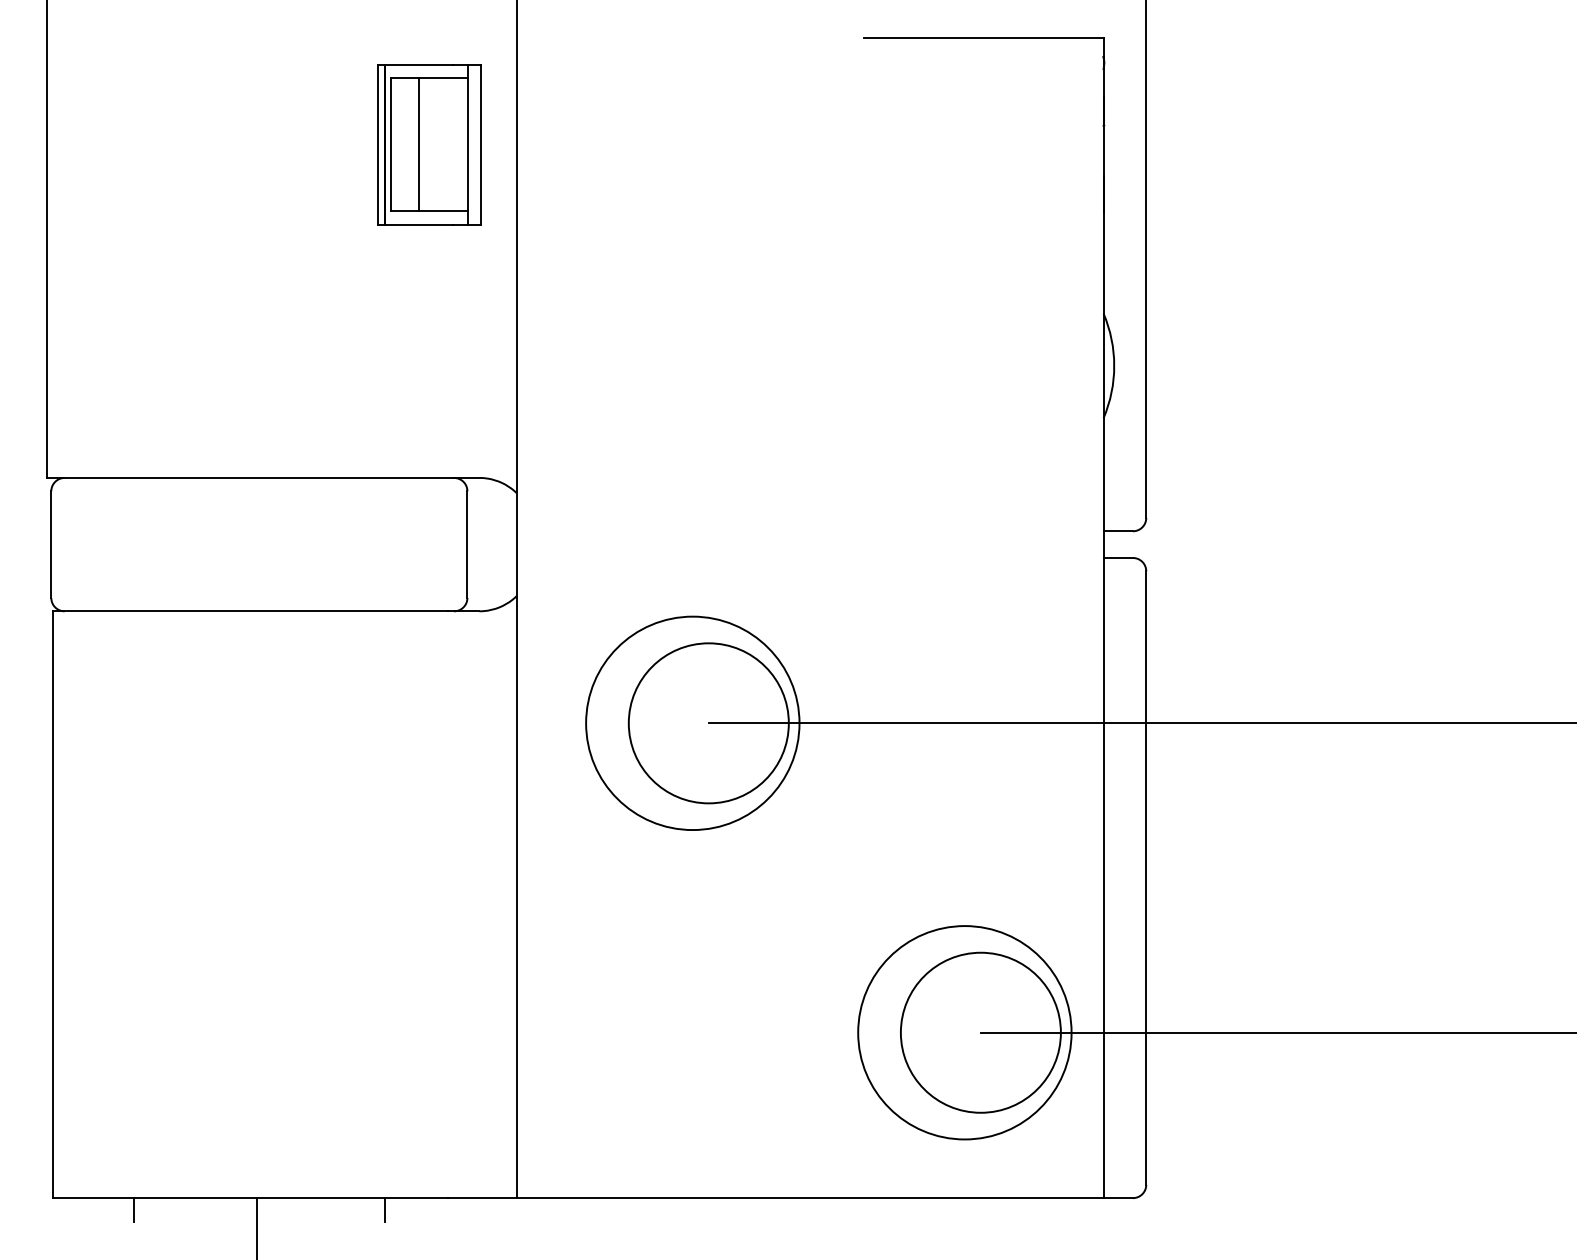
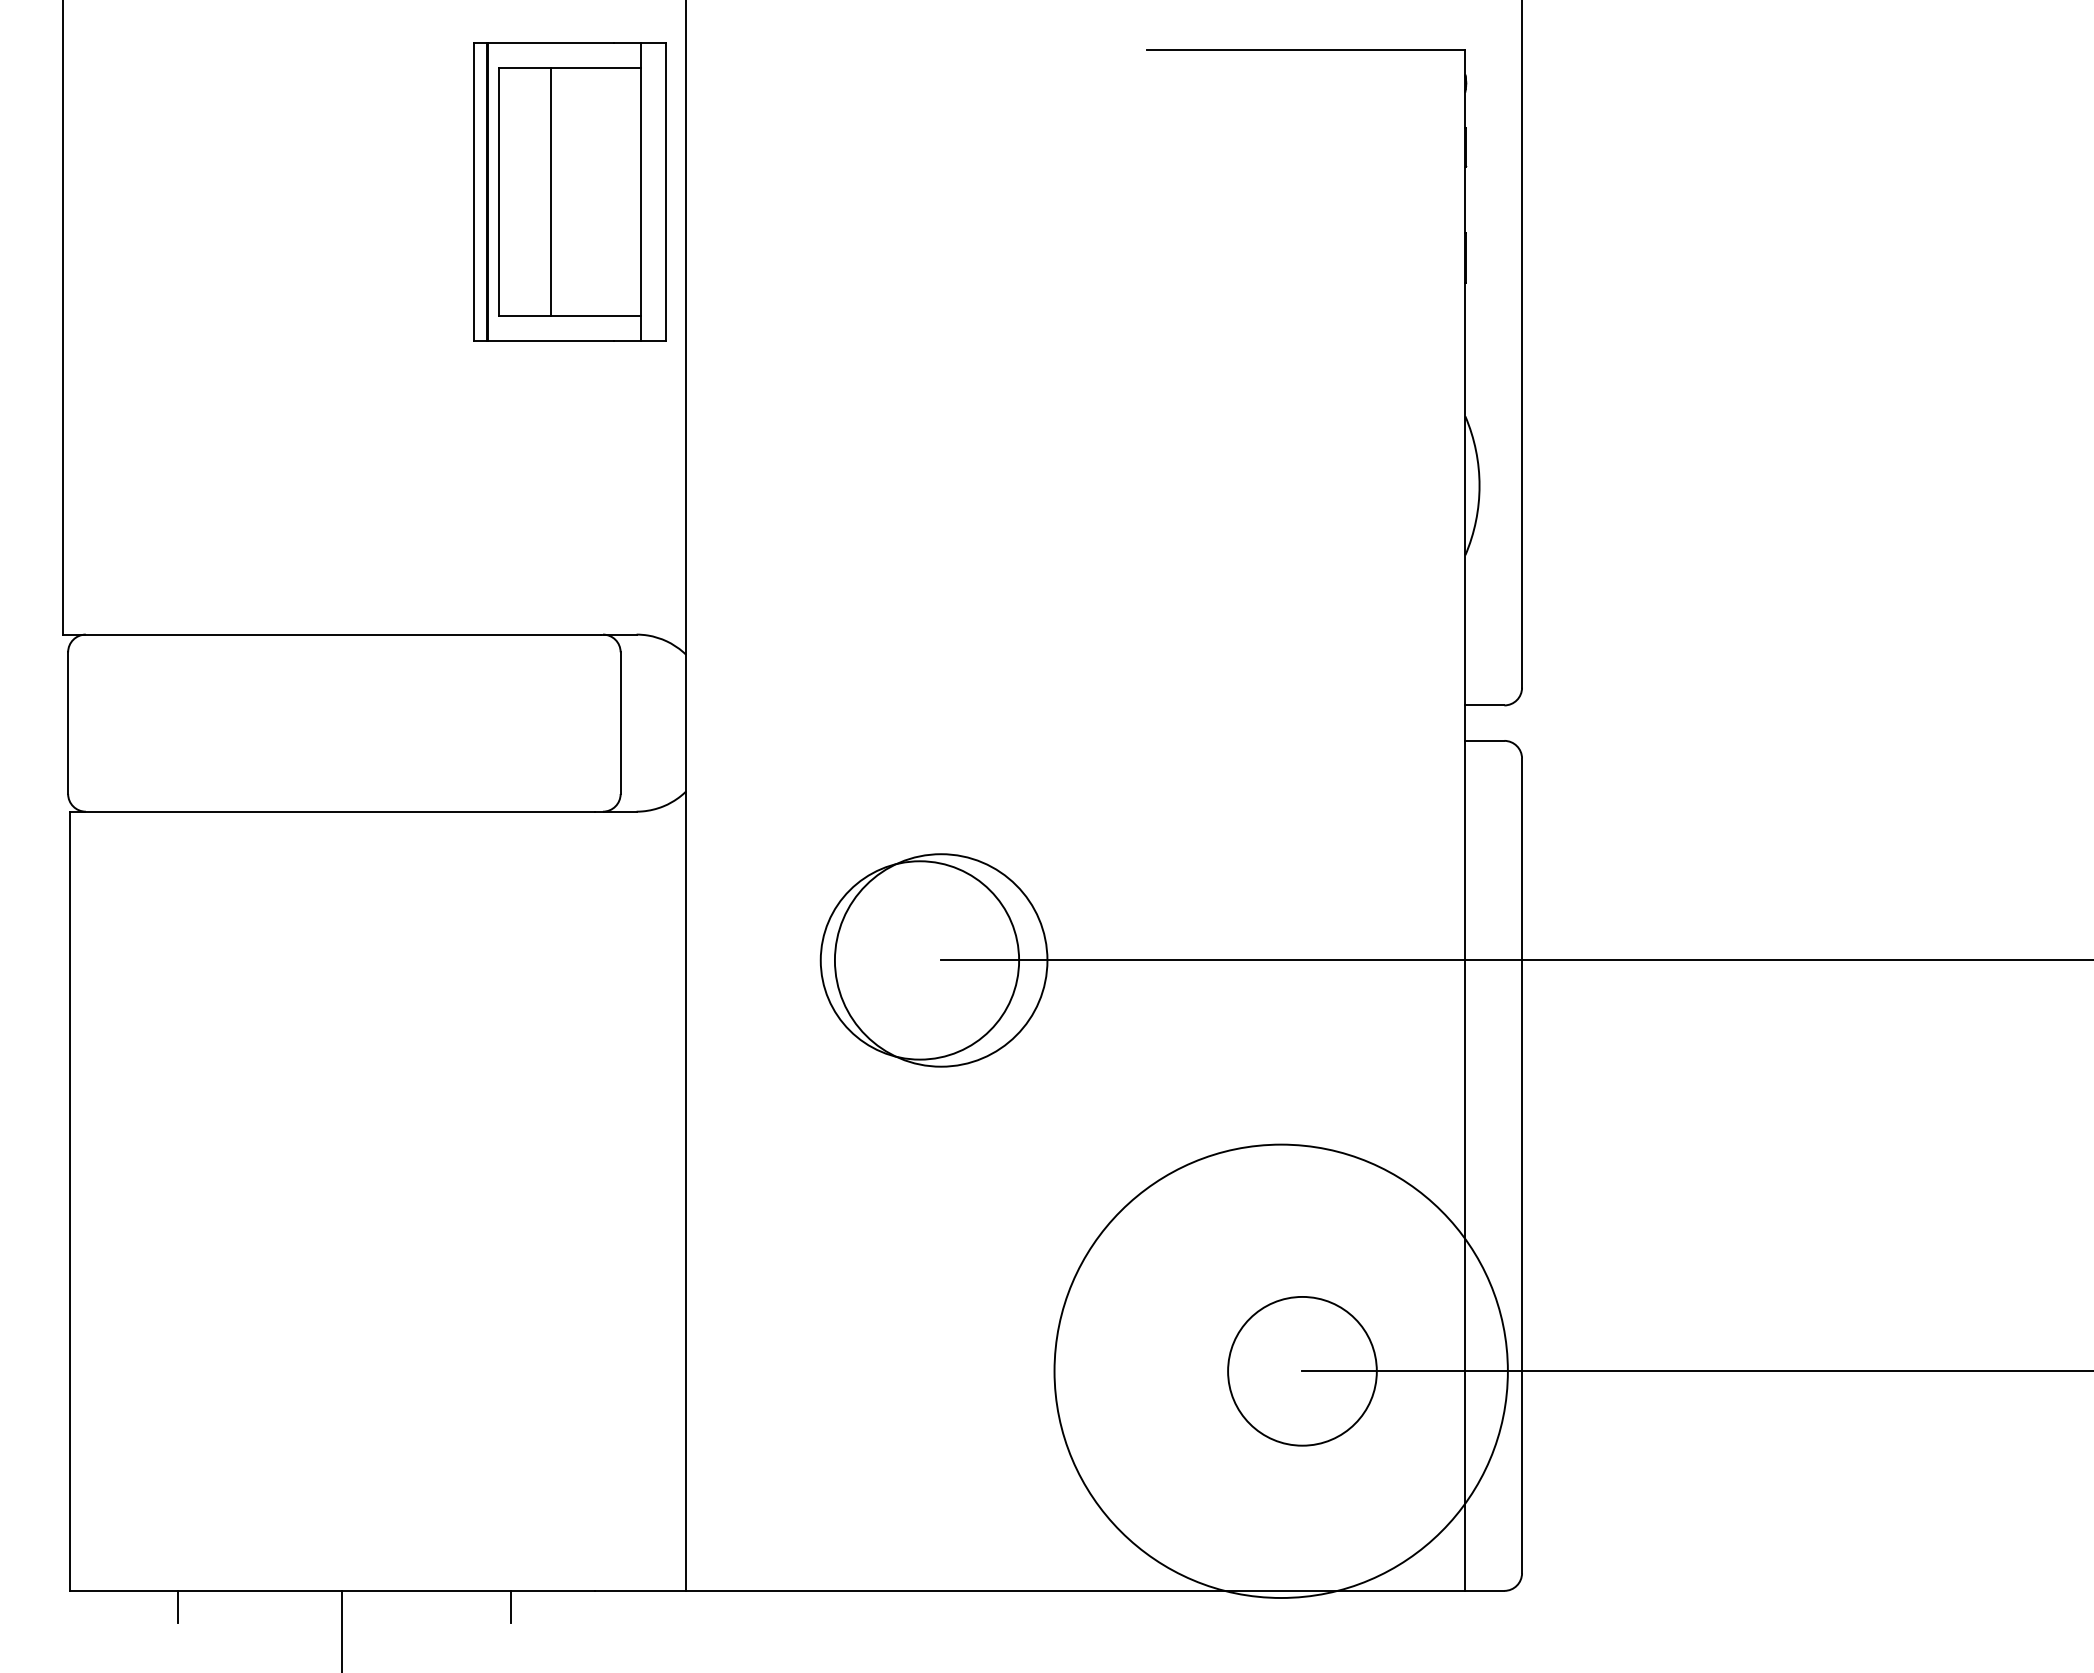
part: (428, 144) -> (569, 191), size x1.4
circle: (692, 723) -> (919, 960), size x0.7
circle: (964, 1032) -> (1280, 1370), size x1.6
circle: (980, 1032) -> (1302, 1371), size x0.7

